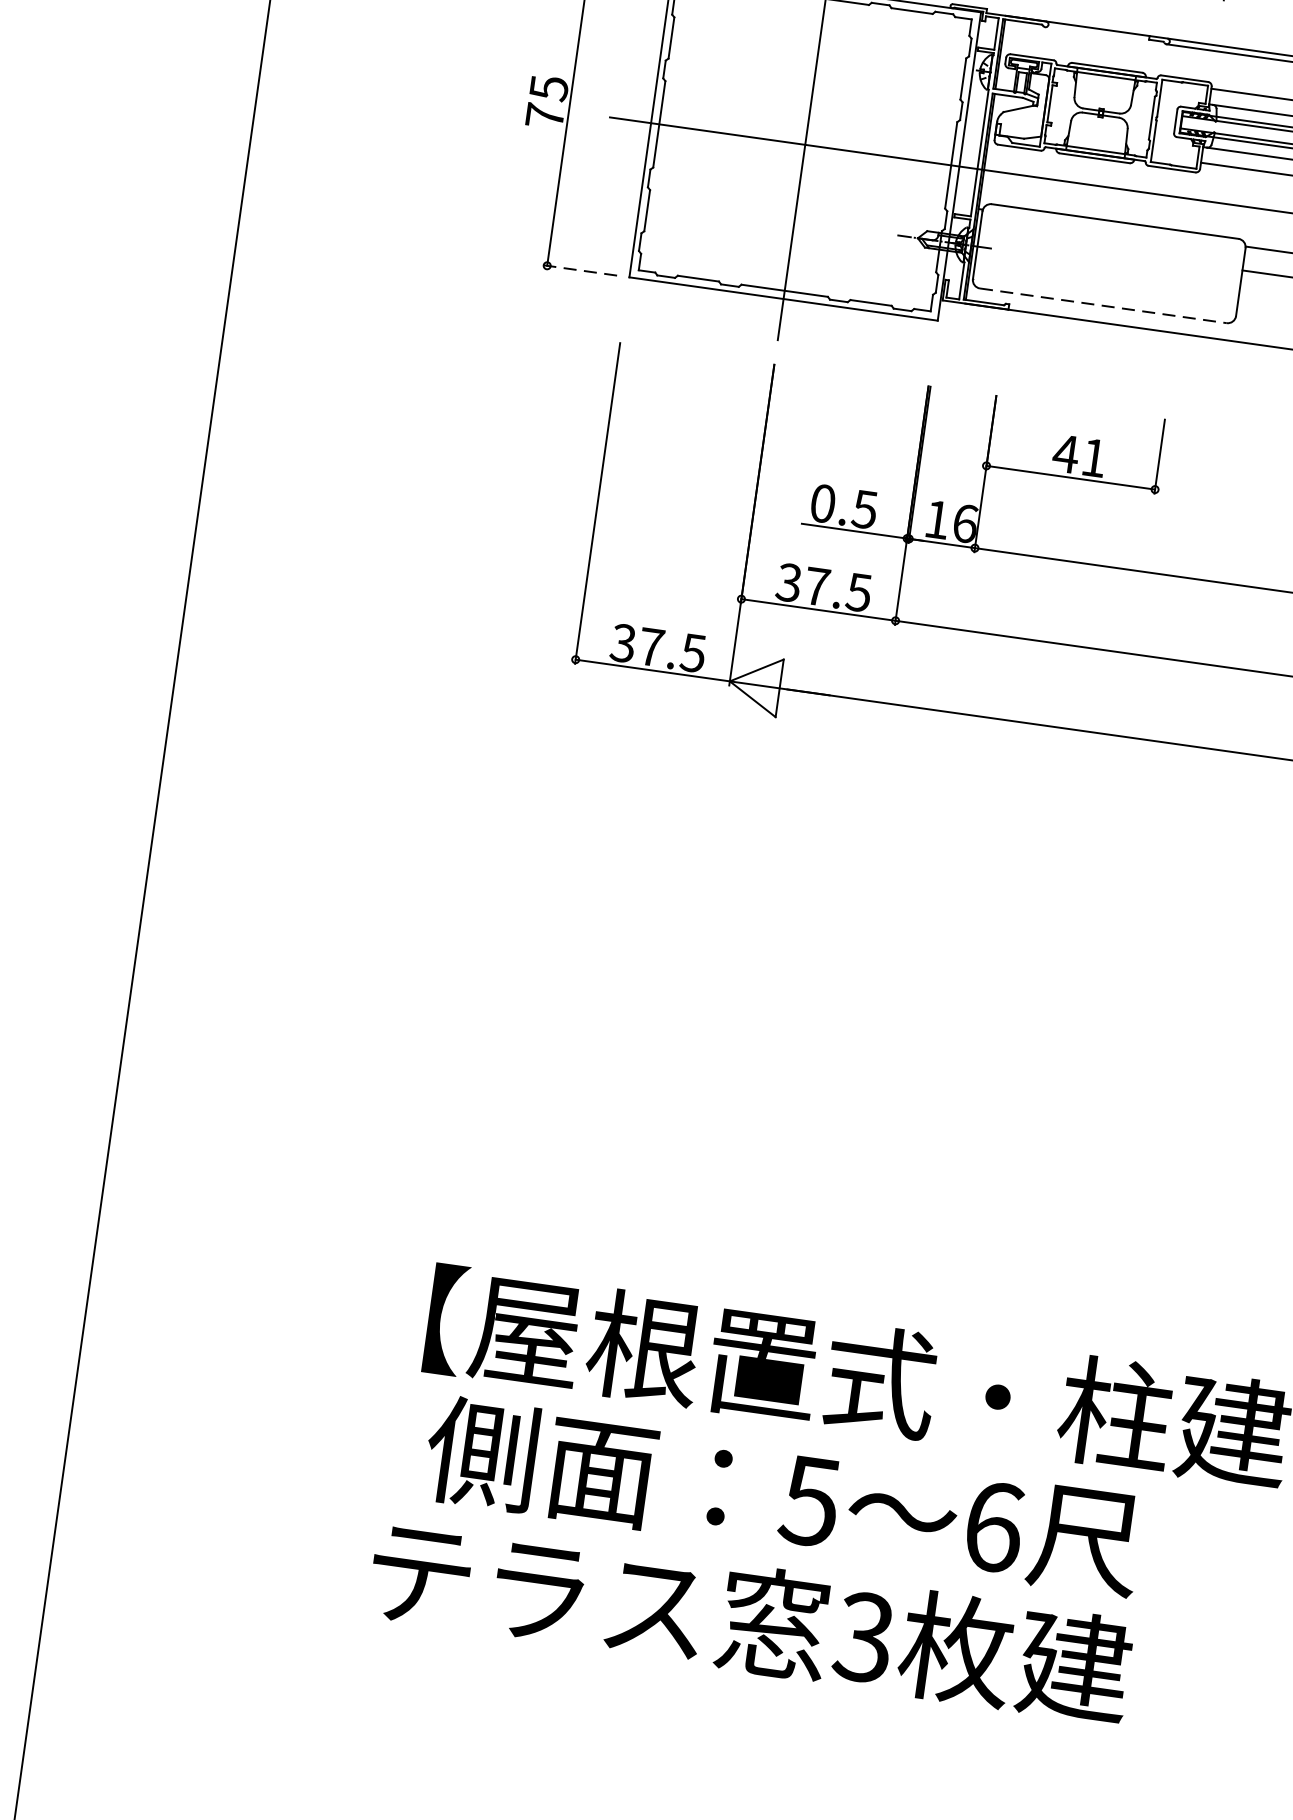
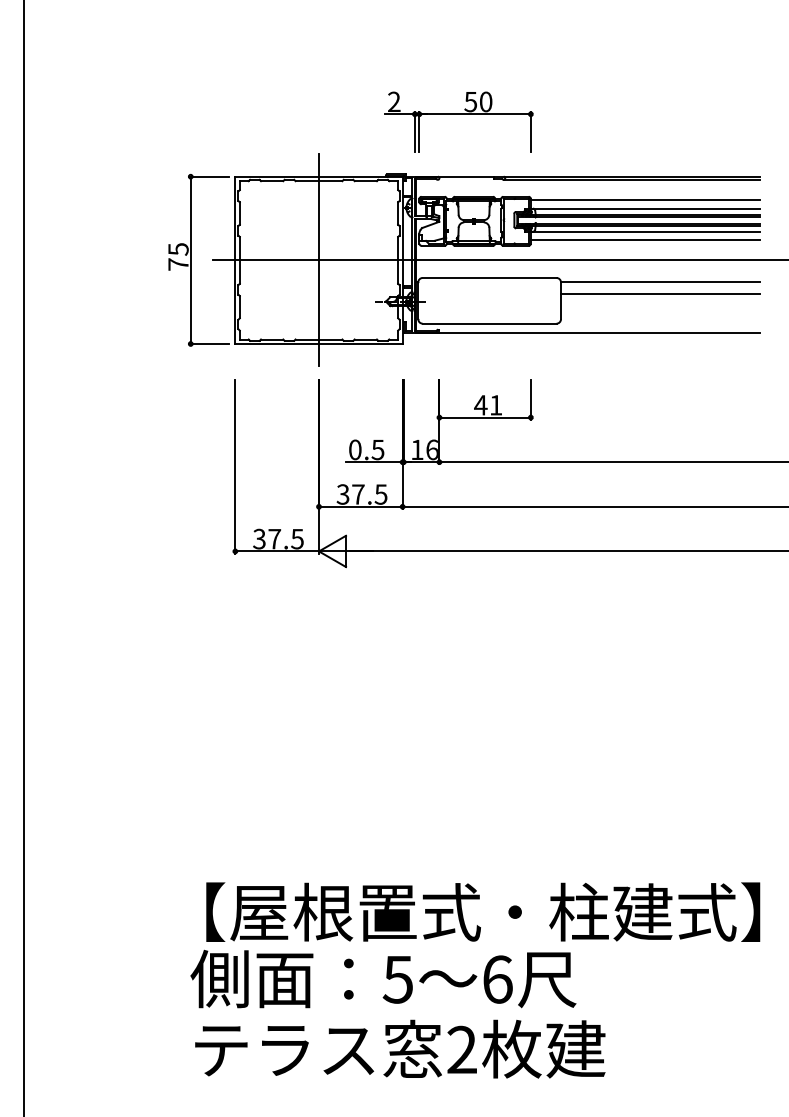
line: (580, 269) -> (208, 343), dashed -> solid
line: (1103, 305) -> (489, 323), dashed -> solid
text: (783, 1495) -> (383, 978), moved
text: (863, 1638) -> (461, 1050), 3 -> 2

